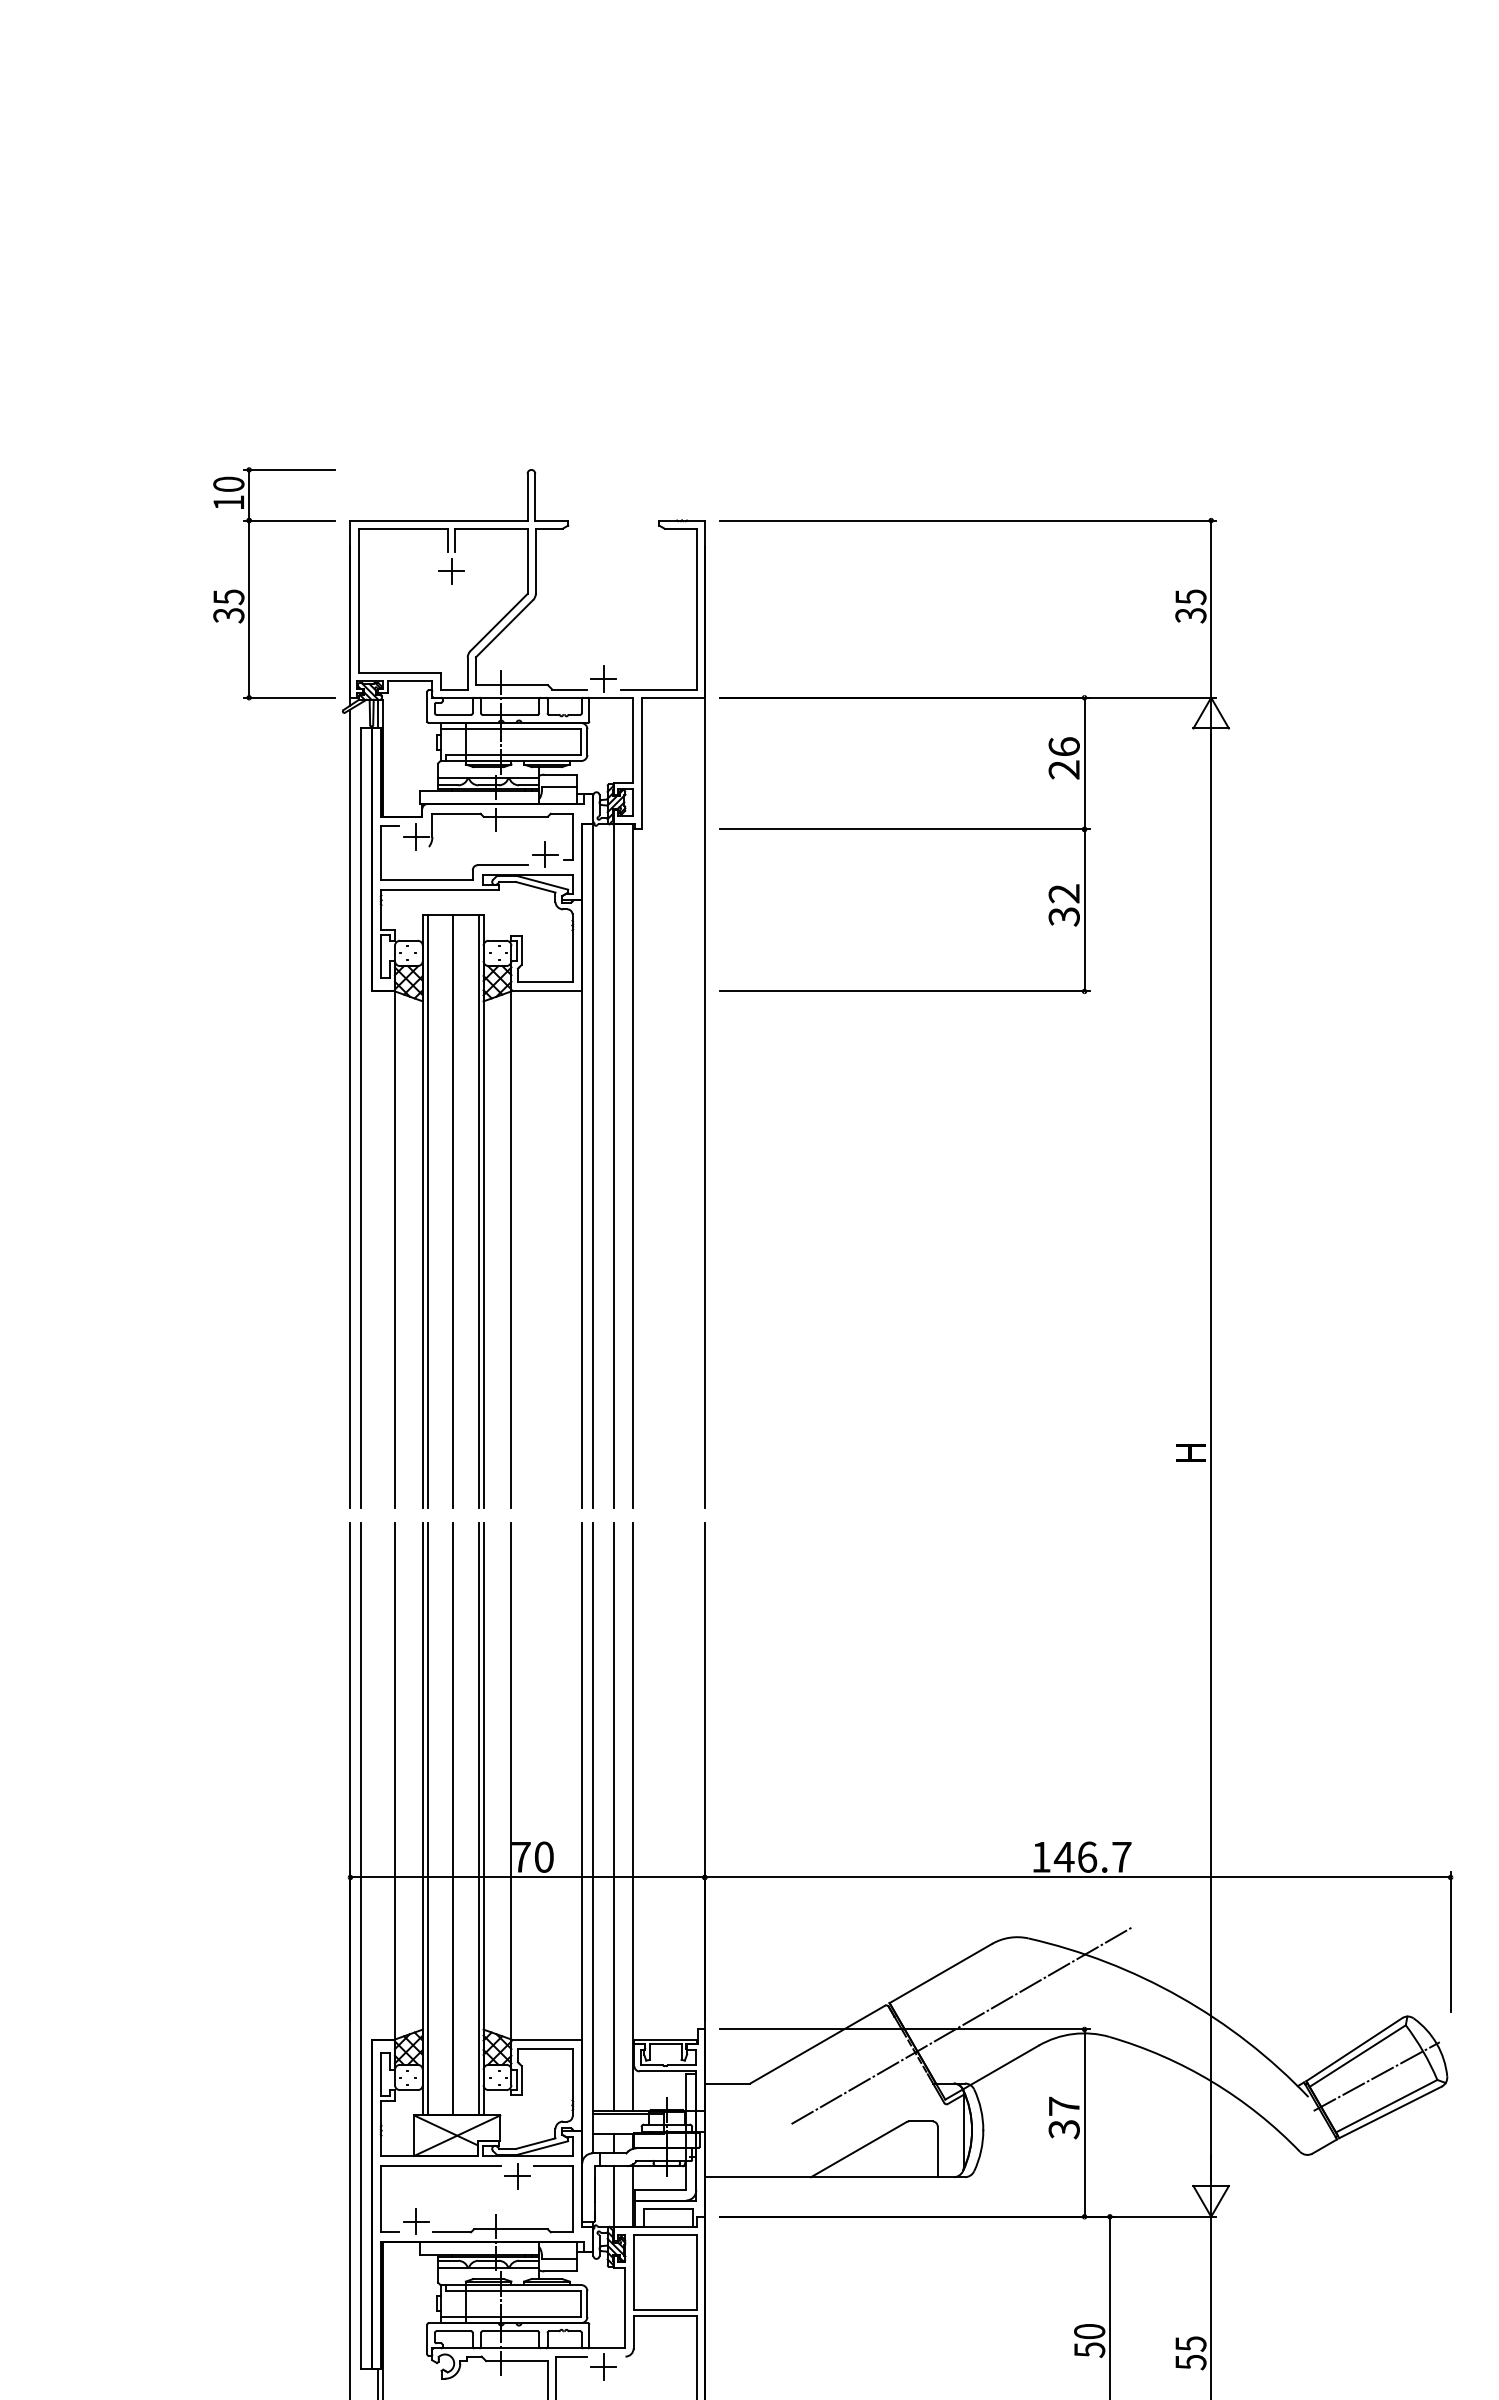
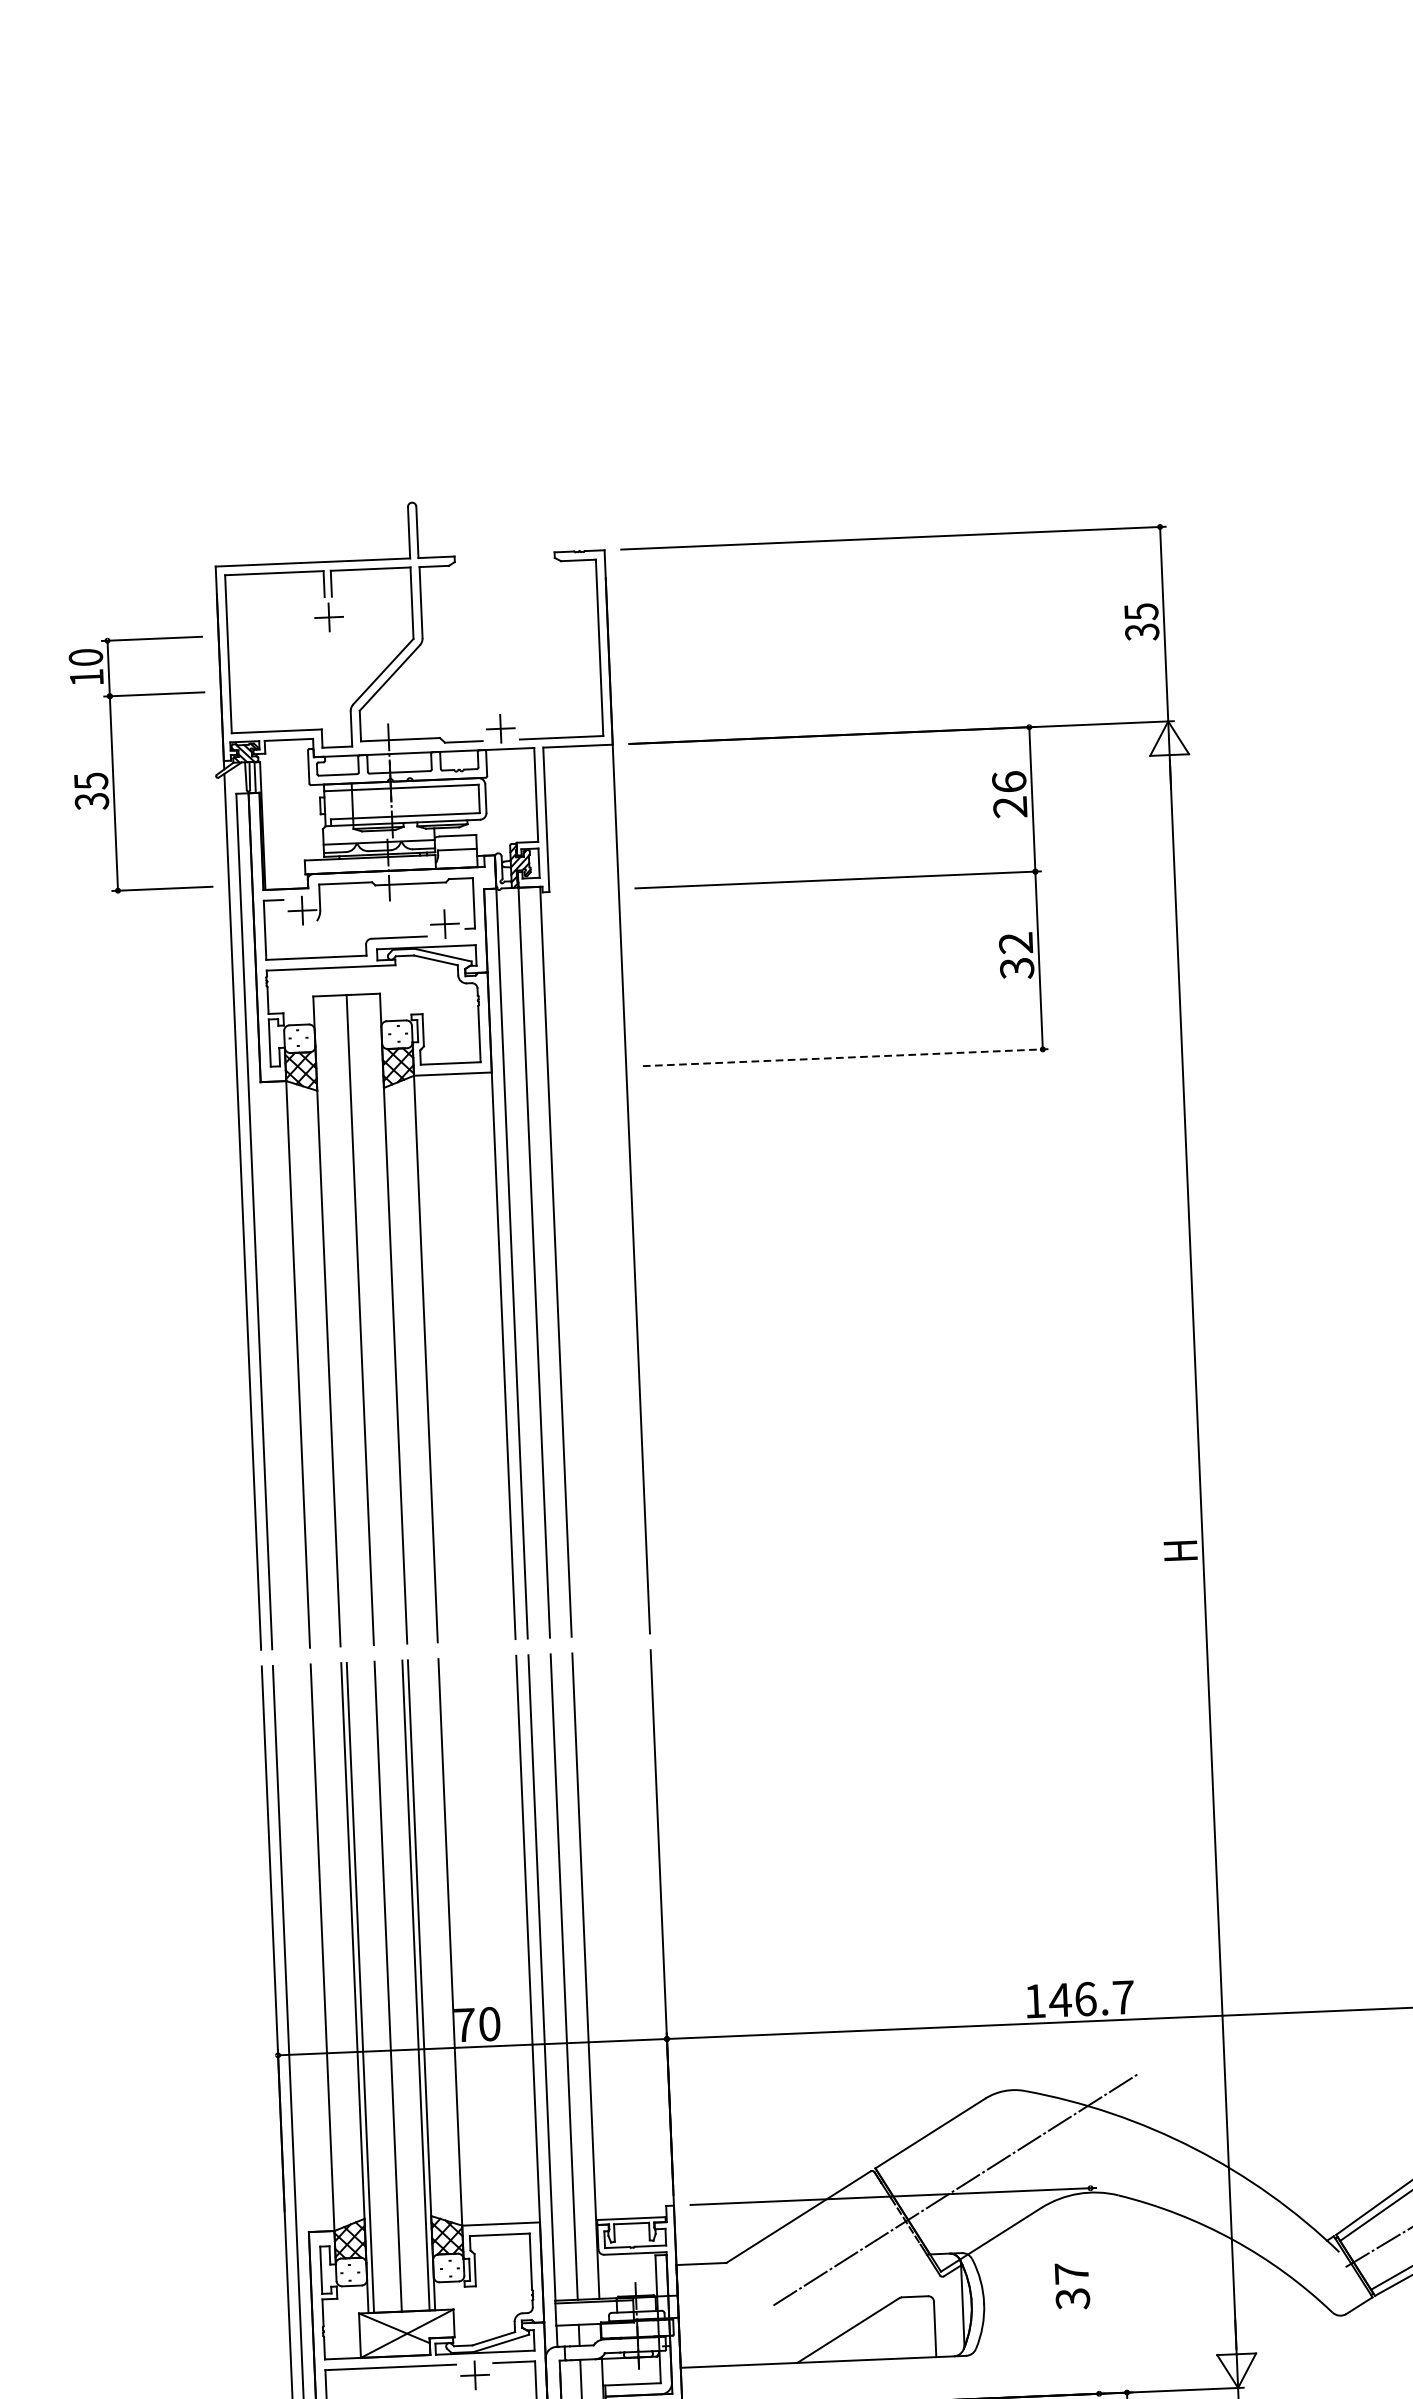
part: (249, 583) -> (113, 765), moved
line: (904, 991) -> (845, 1057), solid -> dashed
line: (427, 1211) -> (332, 1321), removed
line: (478, 1211) -> (388, 1318), removed
line: (1084, 2122) -> (1094, 2290), removed

